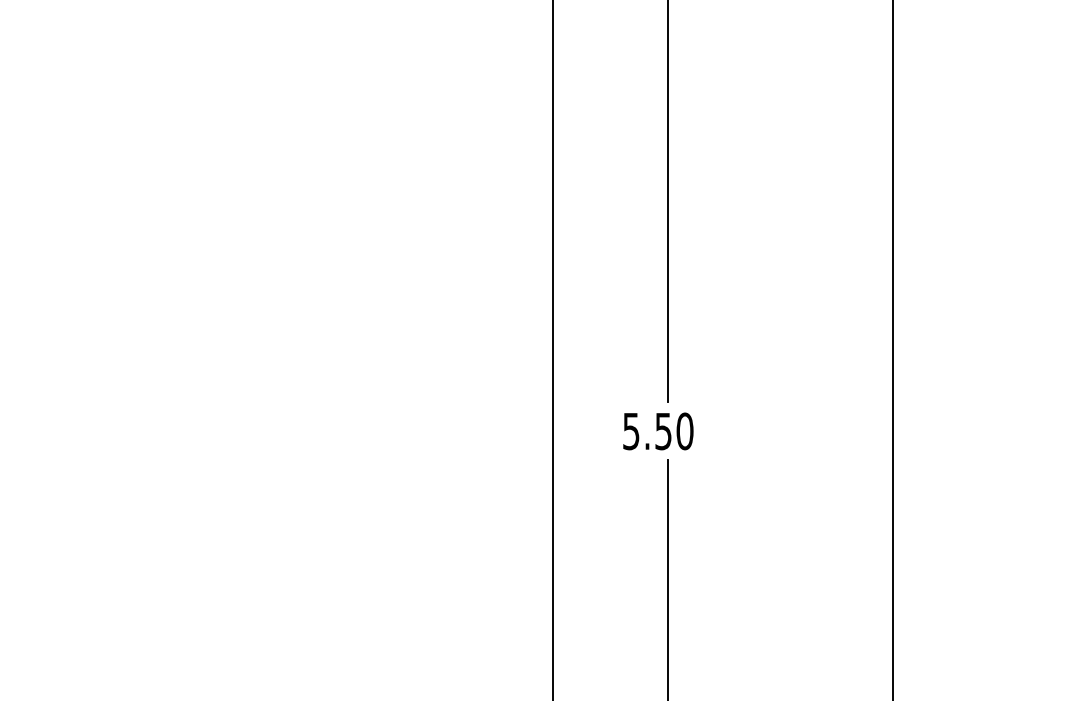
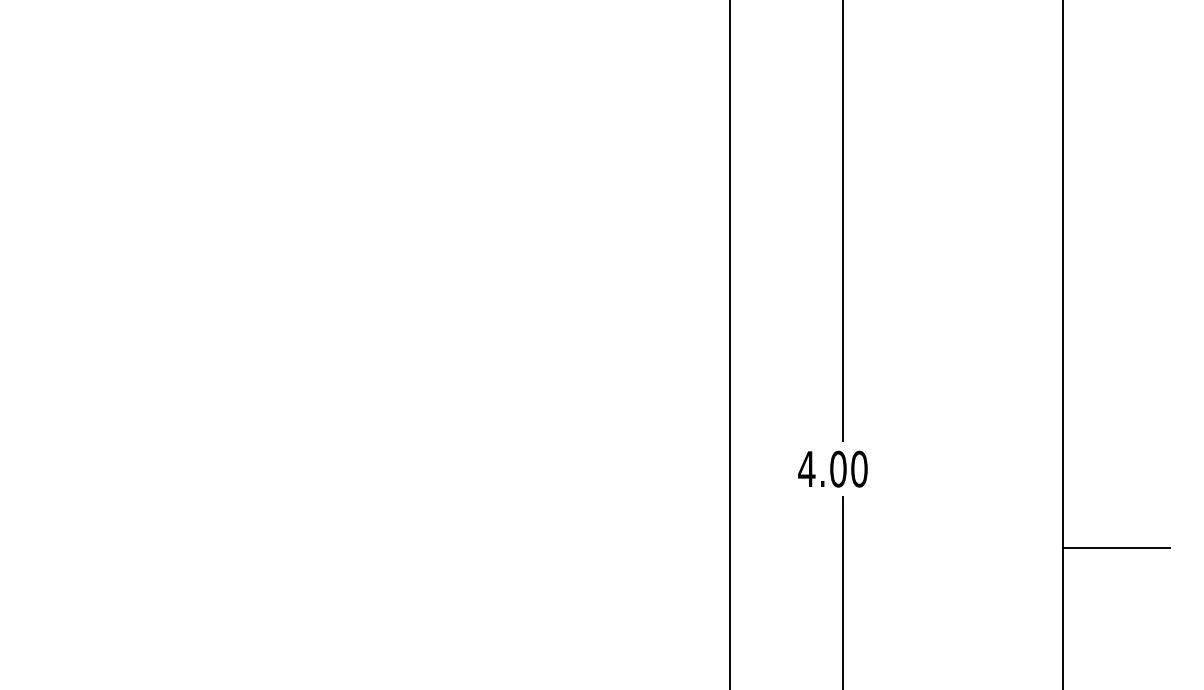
text: (647, 430) -> (822, 468), 5.50 -> 4.00
line: (946, 511) -> (1115, 547), added

